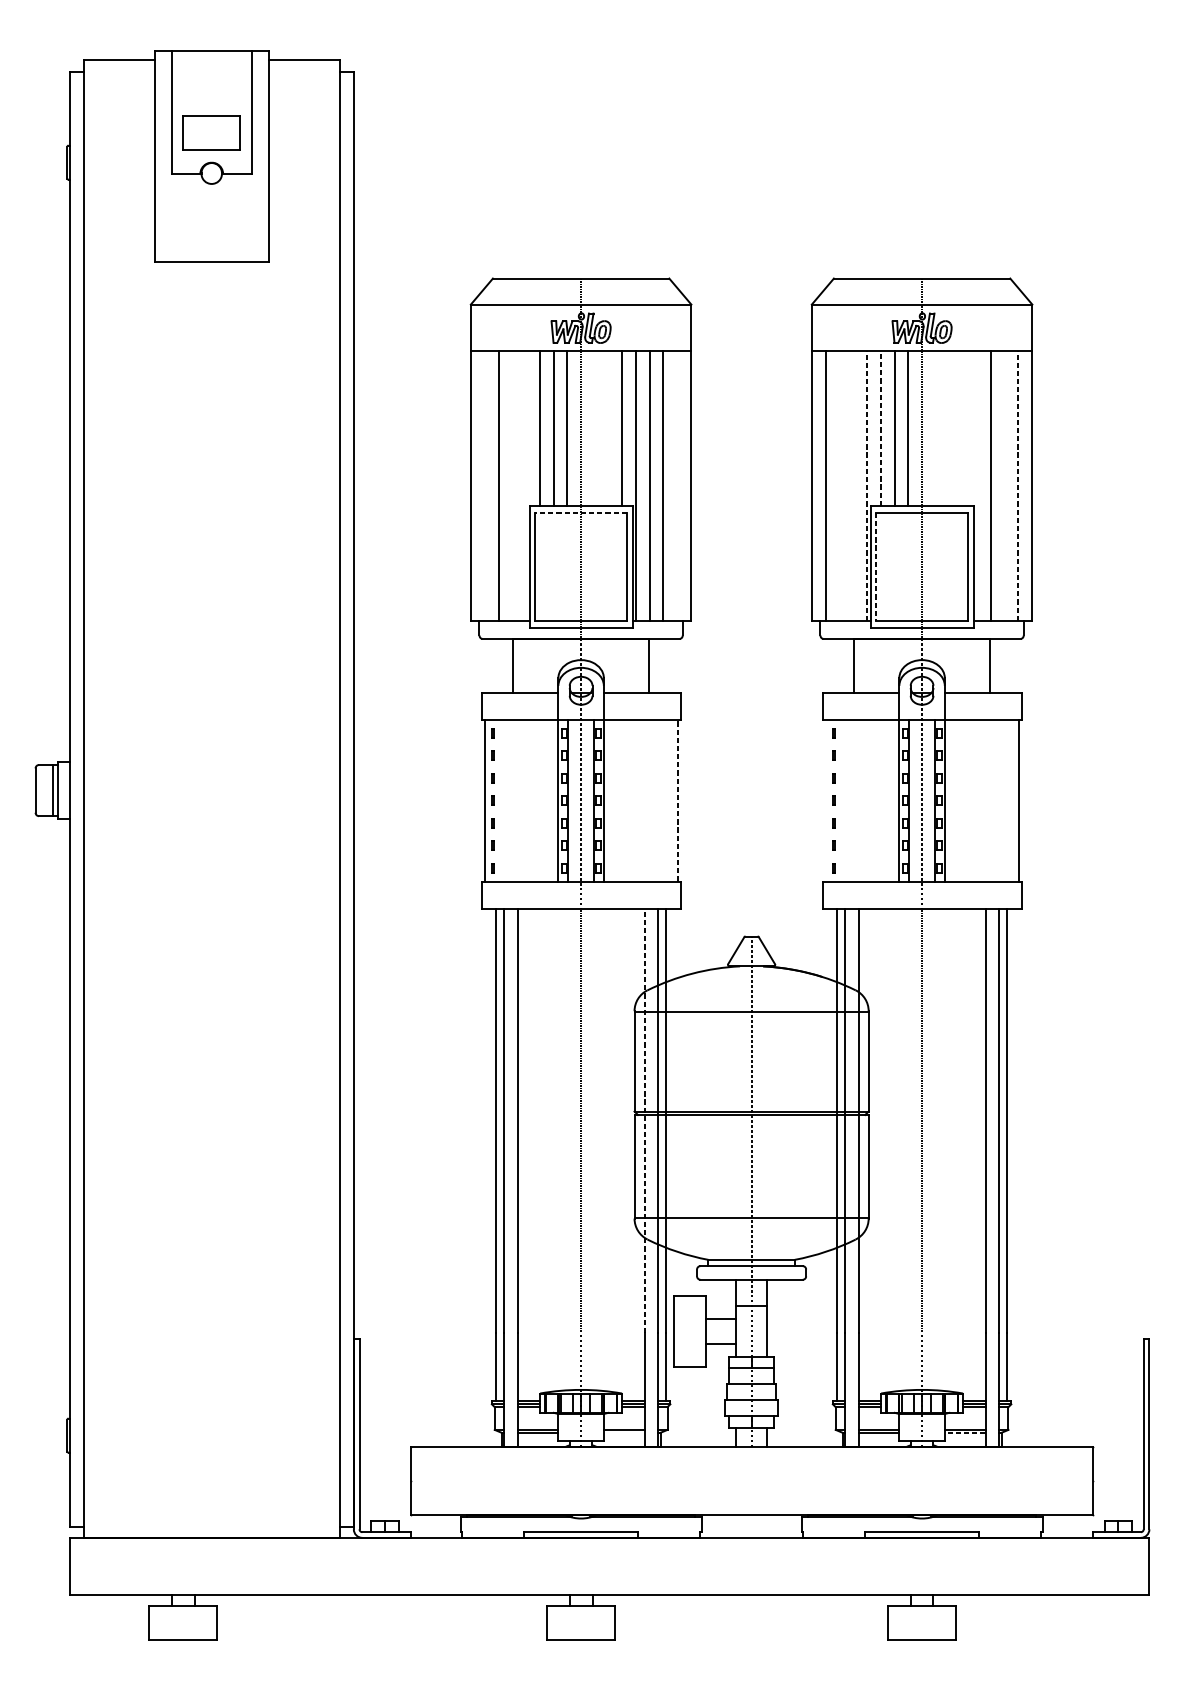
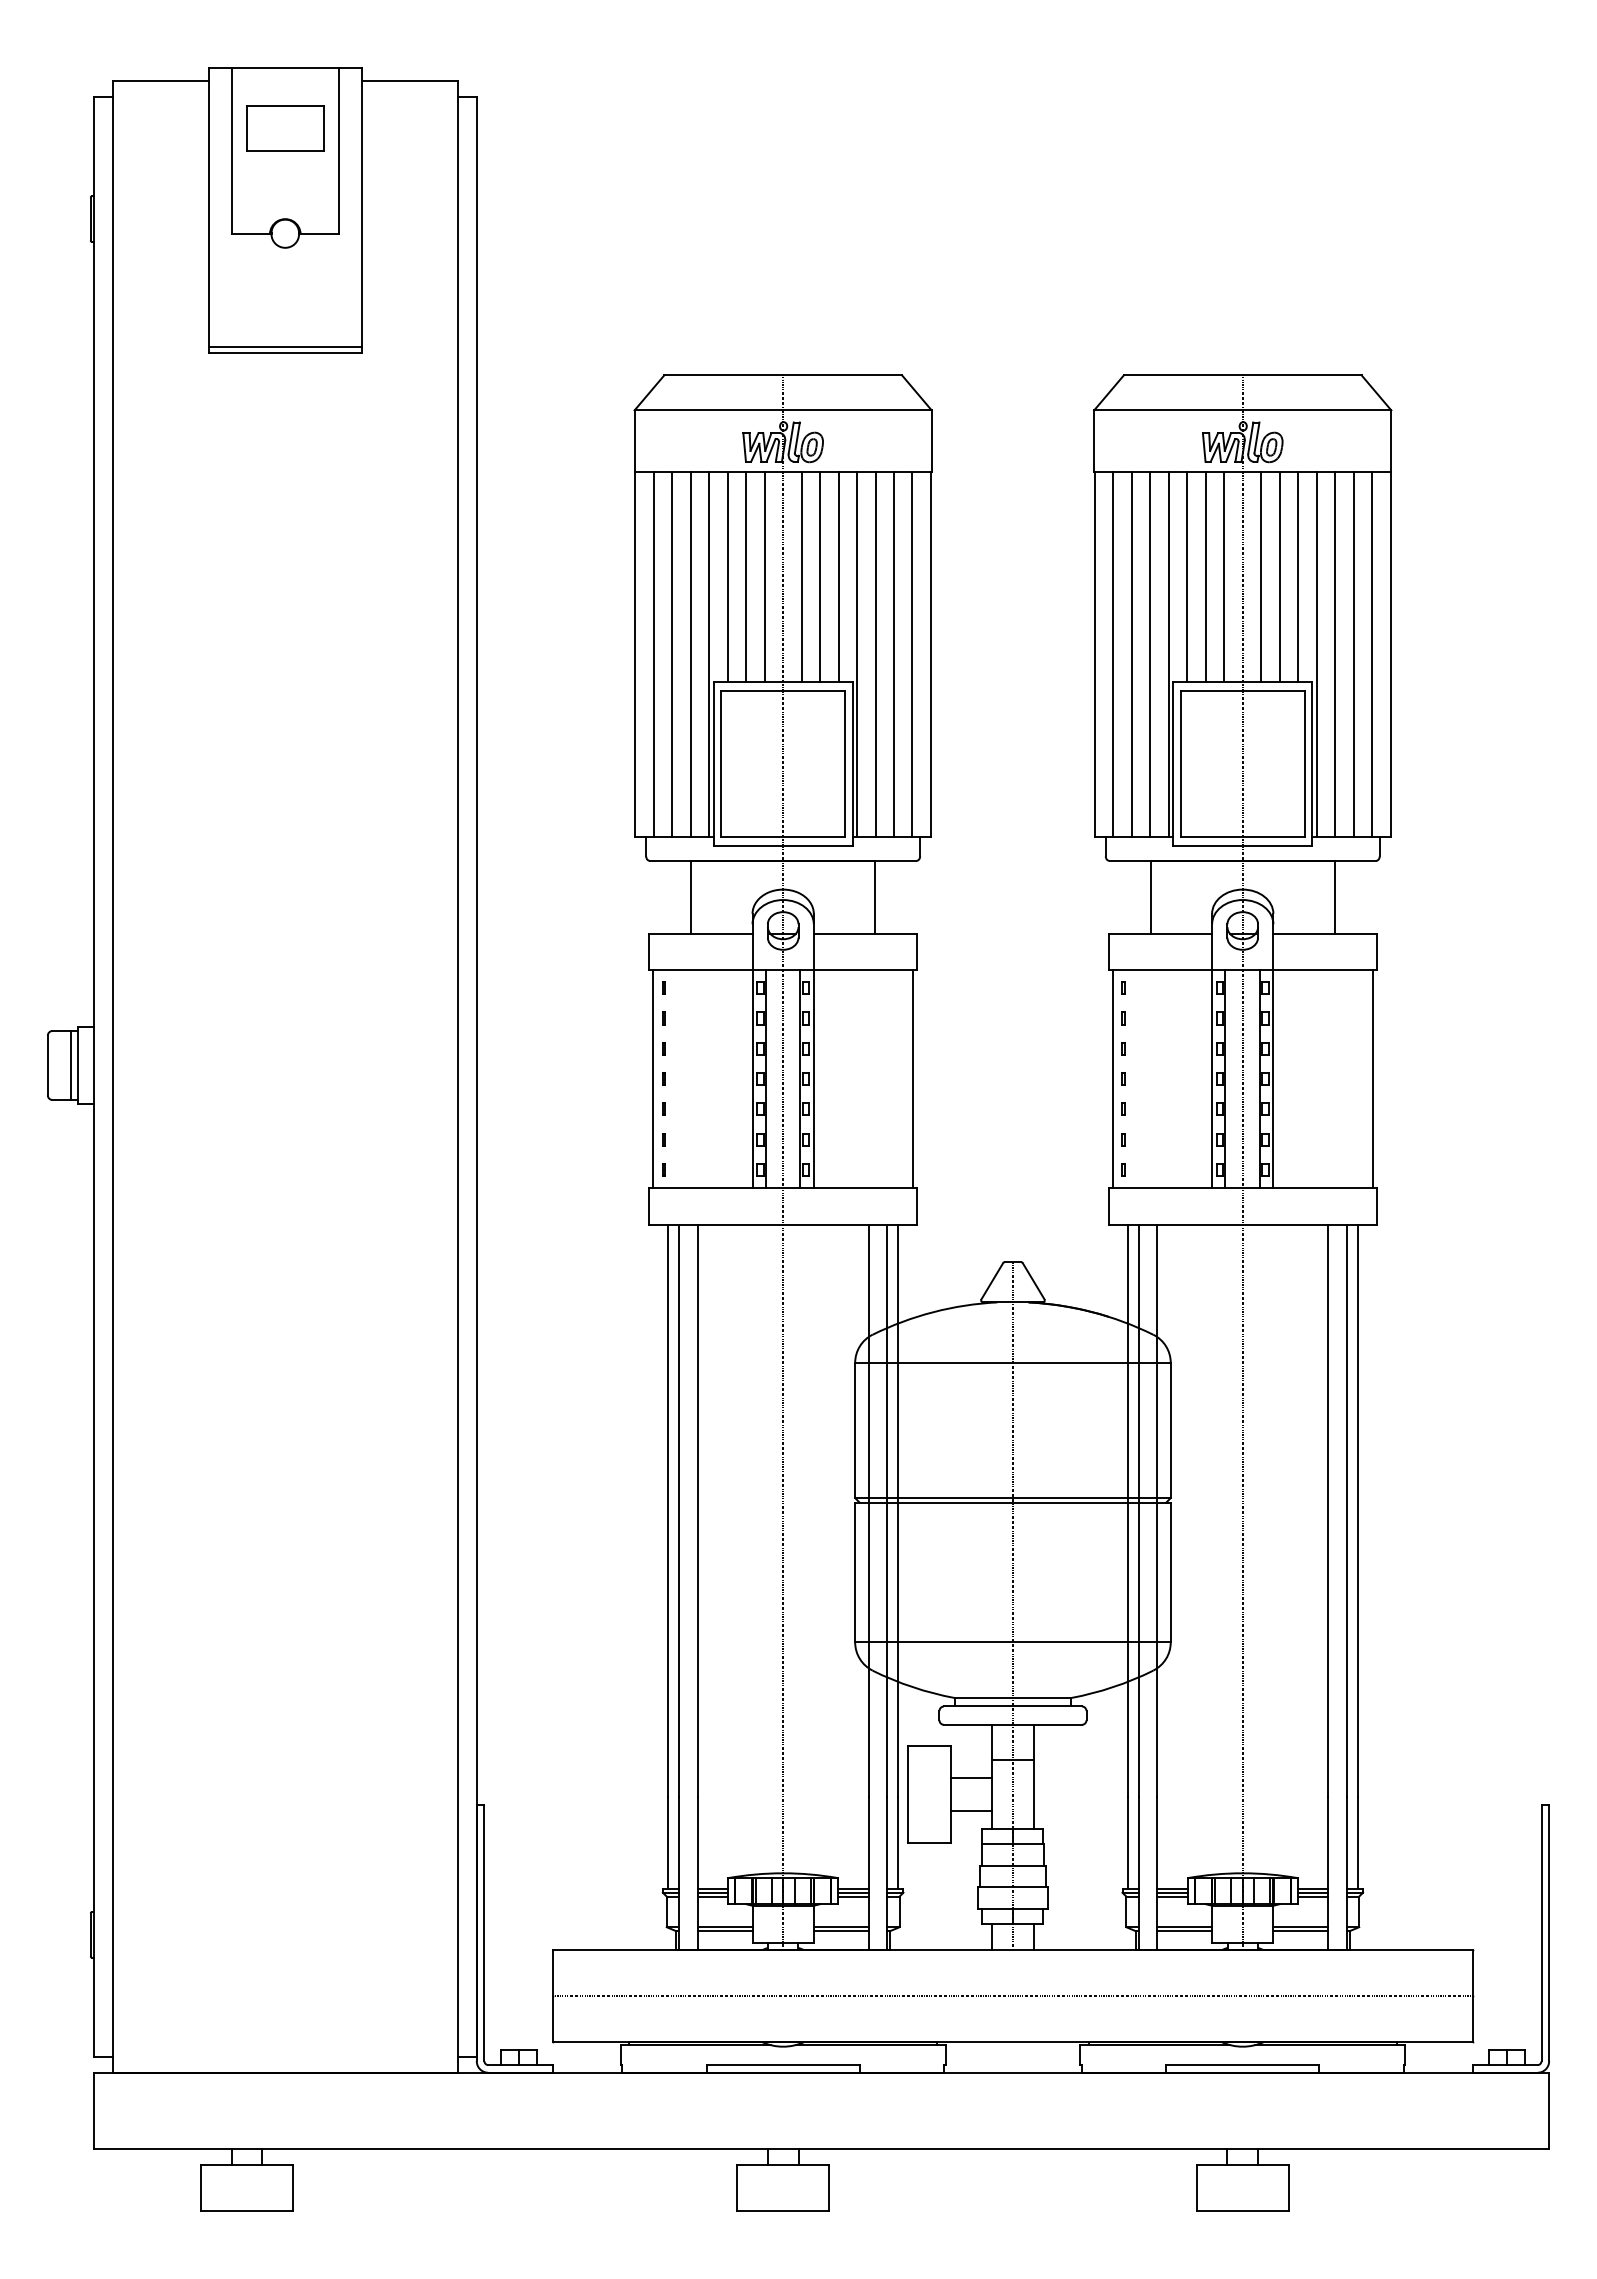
part: (211, 132) -> (285, 128), moved
line: (211, 257) -> (284, 347), added
line: (594, 427) -> (801, 576), added
line: (608, 427) -> (820, 576), added
line: (935, 427) -> (1261, 576), added
line: (949, 427) -> (1279, 576), added
line: (963, 427) -> (1298, 576), added
line: (881, 428) -> (1187, 577), dashed -> solid
line: (484, 485) -> (653, 654), added
line: (512, 485) -> (690, 654), added
line: (526, 485) -> (709, 654), added
line: (677, 485) -> (912, 654), added
line: (839, 485) -> (1131, 654), added
line: (853, 485) -> (1150, 654), added
line: (867, 485) -> (1168, 654), dashed -> solid
line: (976, 485) -> (1316, 654), added
line: (1004, 485) -> (1353, 654), added
line: (1018, 485) -> (1372, 654), dashed -> solid
line: (581, 513) -> (783, 691), dashed -> solid
line: (876, 566) -> (1181, 763), dashed -> solid
line: (677, 800) -> (913, 1078), dashed -> solid
line: (825, 800) -> (1112, 1079), added
line: (644, 1120) -> (868, 1510), dashed -> solid
line: (623, 1433) -> (840, 1931), added
line: (964, 1433) -> (1300, 1931), dashed -> solid
line: (751, 1481) -> (1012, 1996), added

